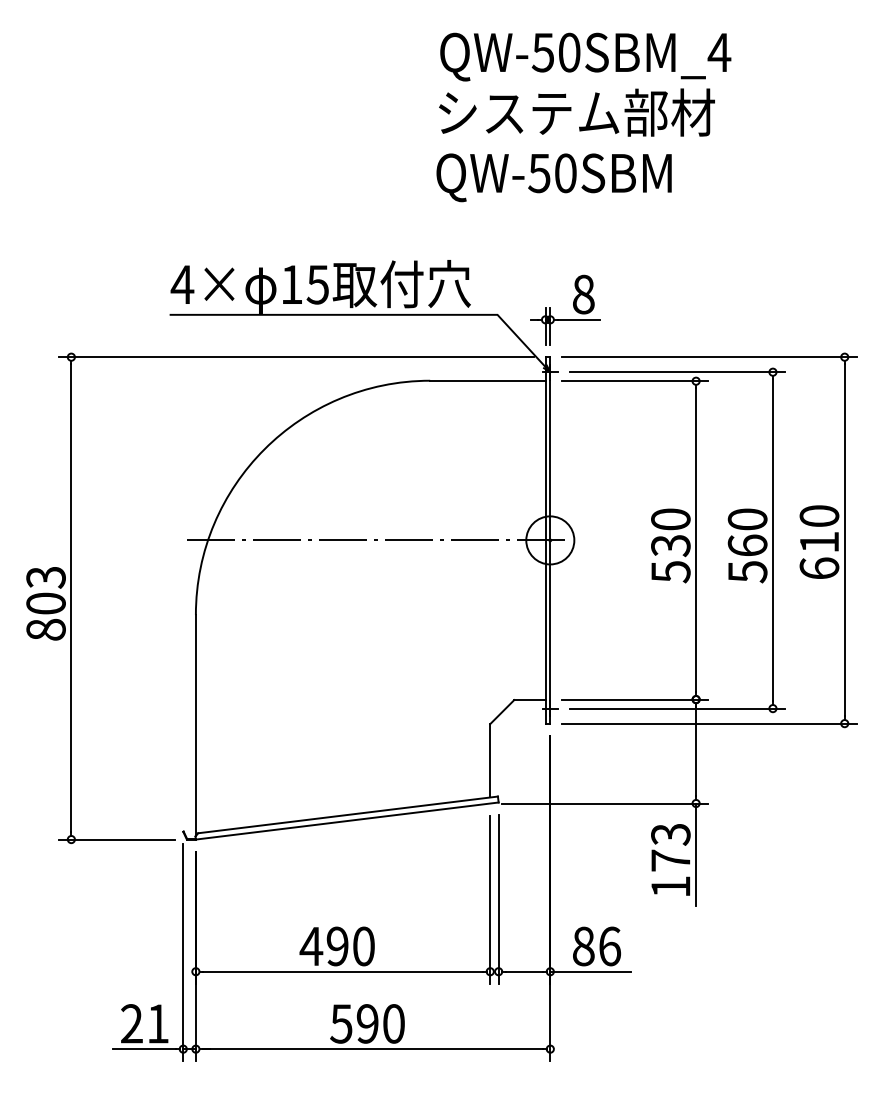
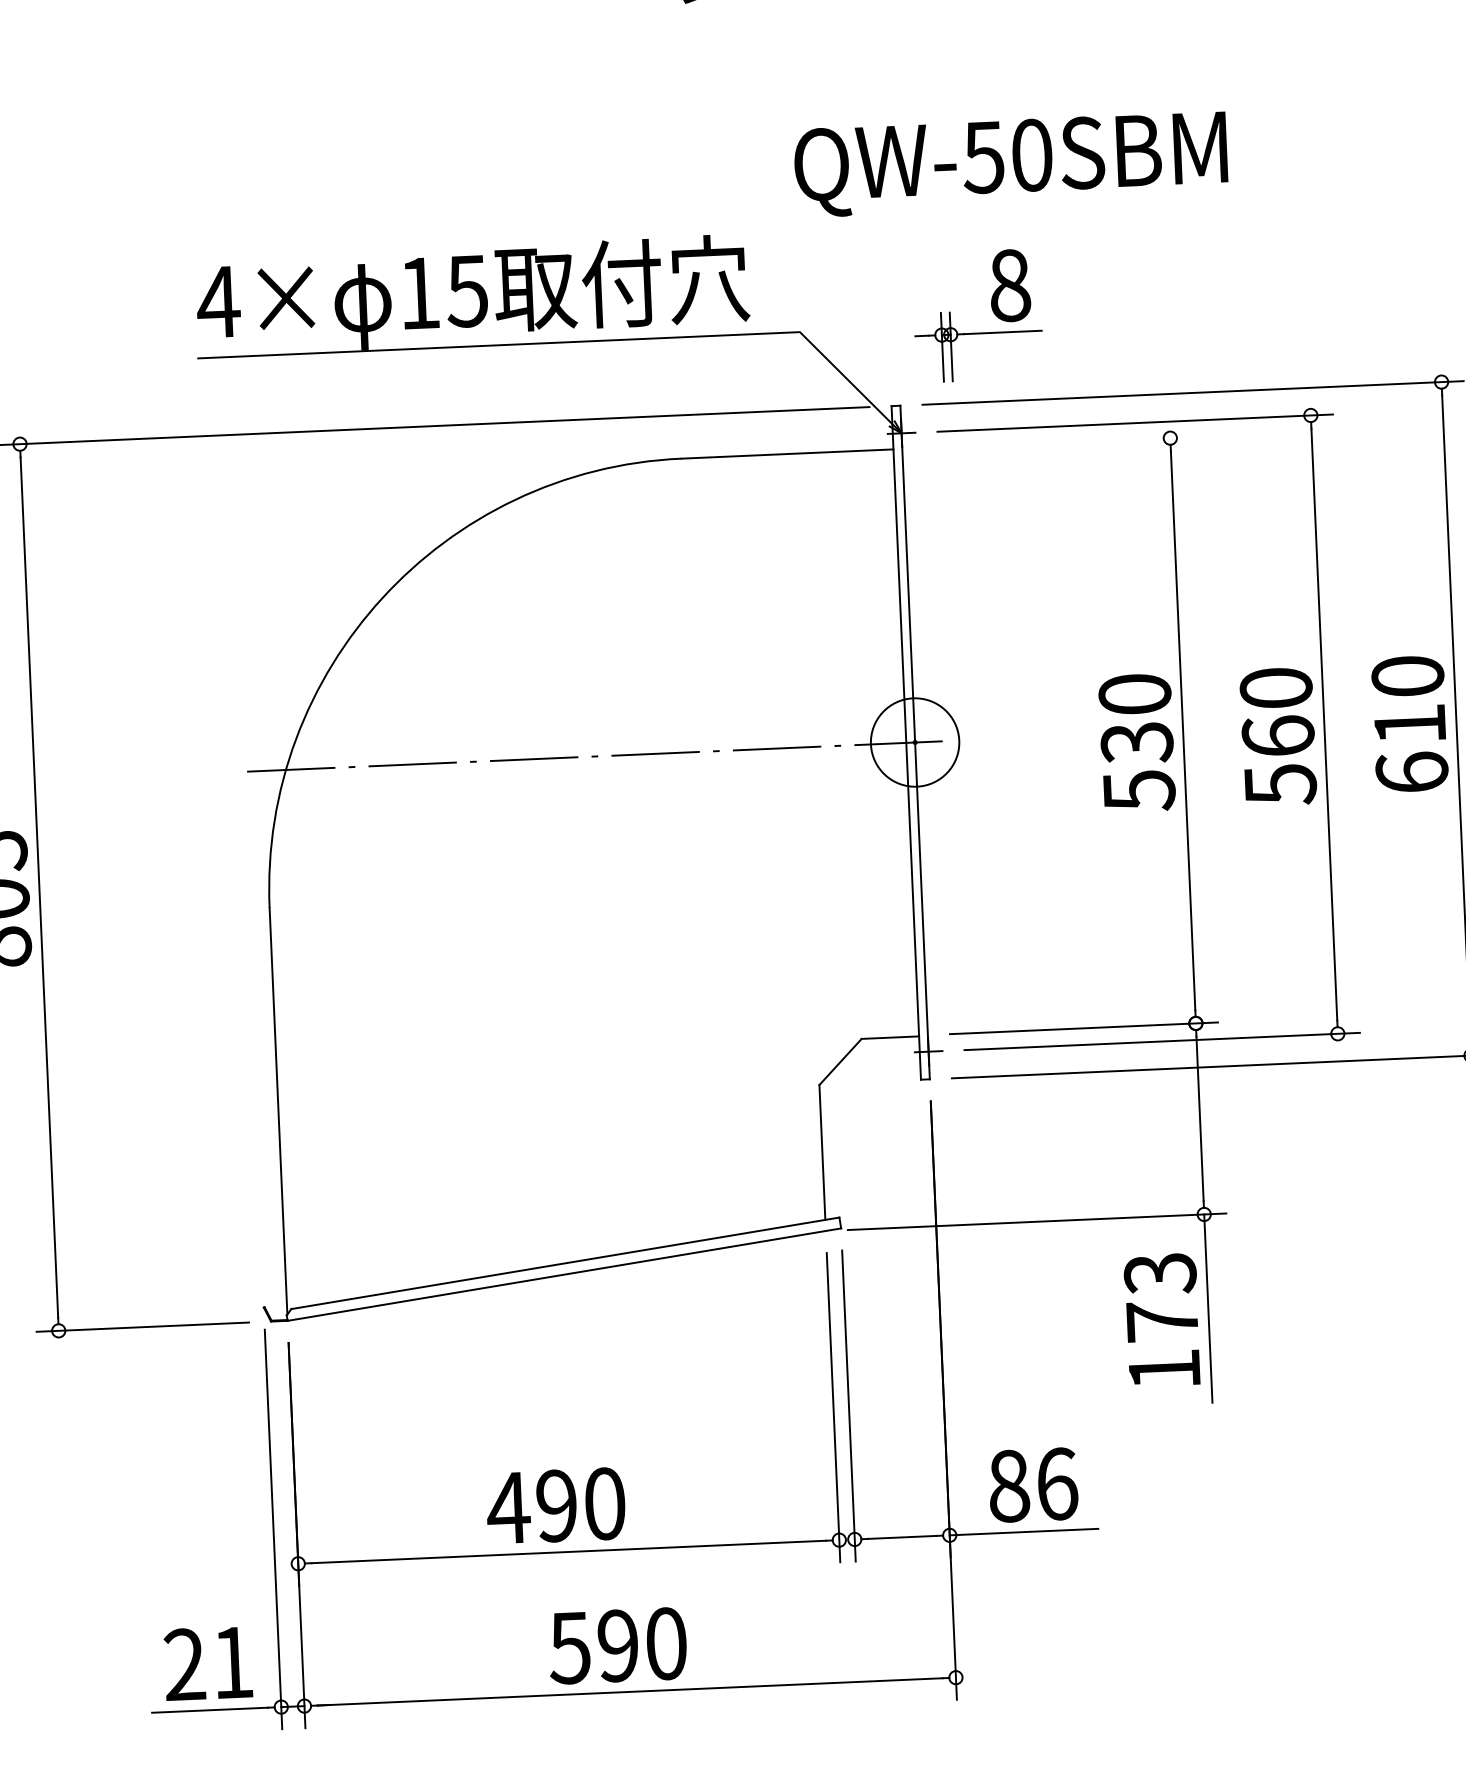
text: (553, 177) -> (1009, 163), moved
part: (573, 308) -> (992, 312), moved
line: (635, 381) -> (1058, 443), removed

